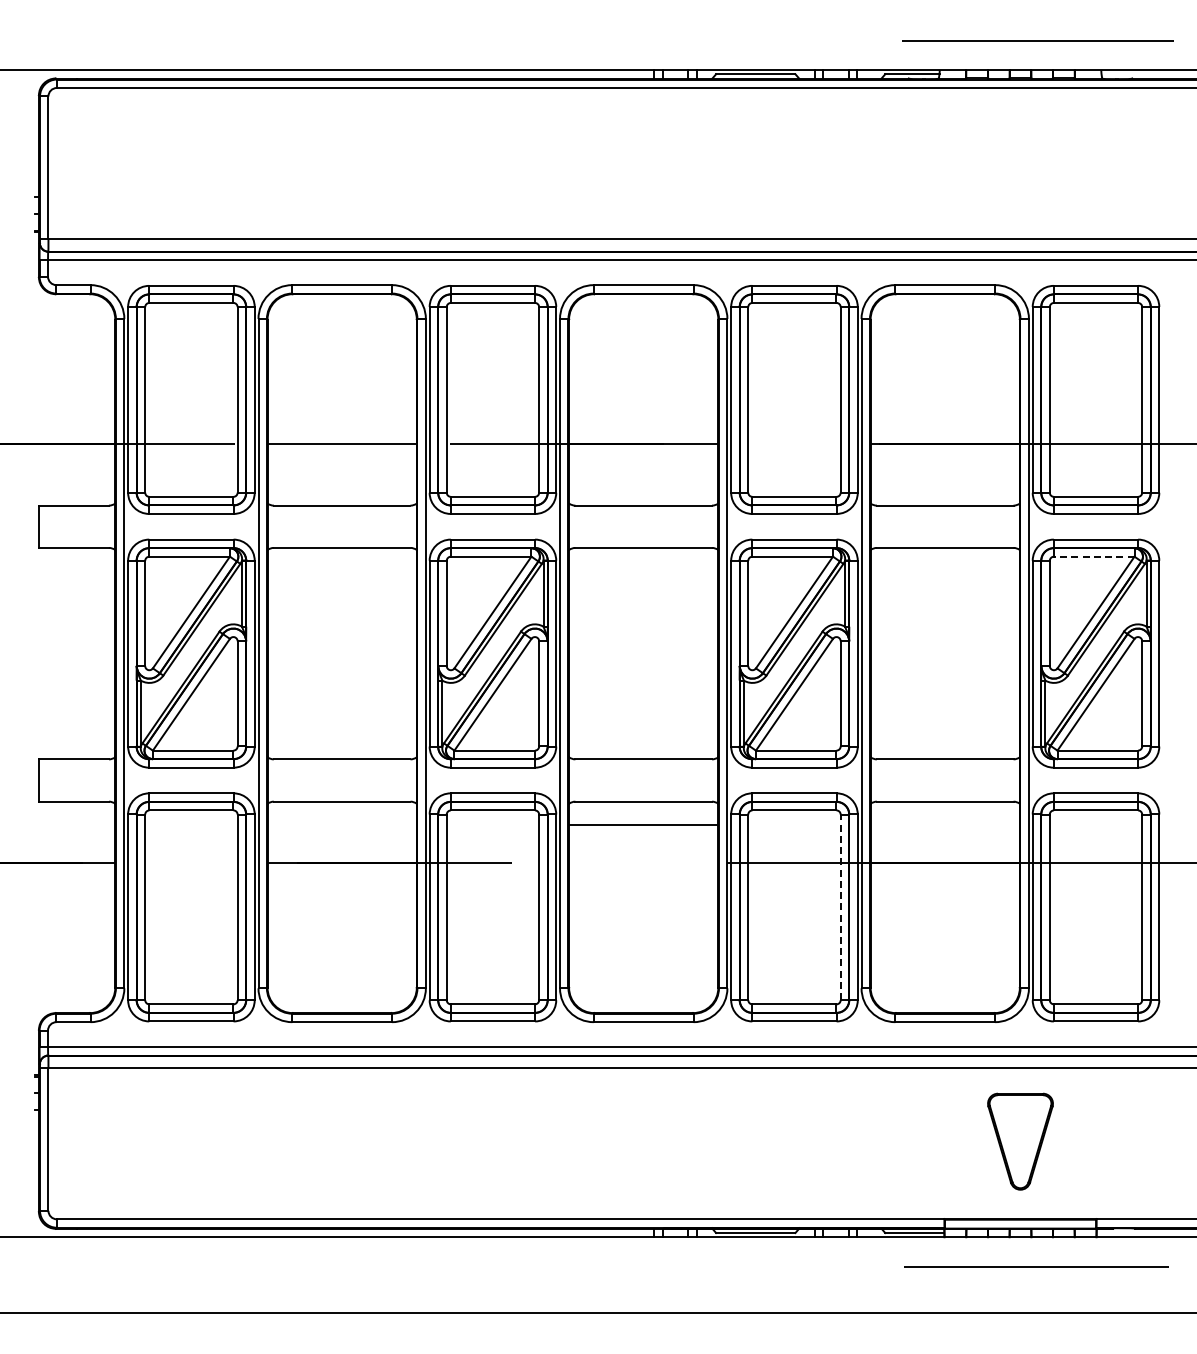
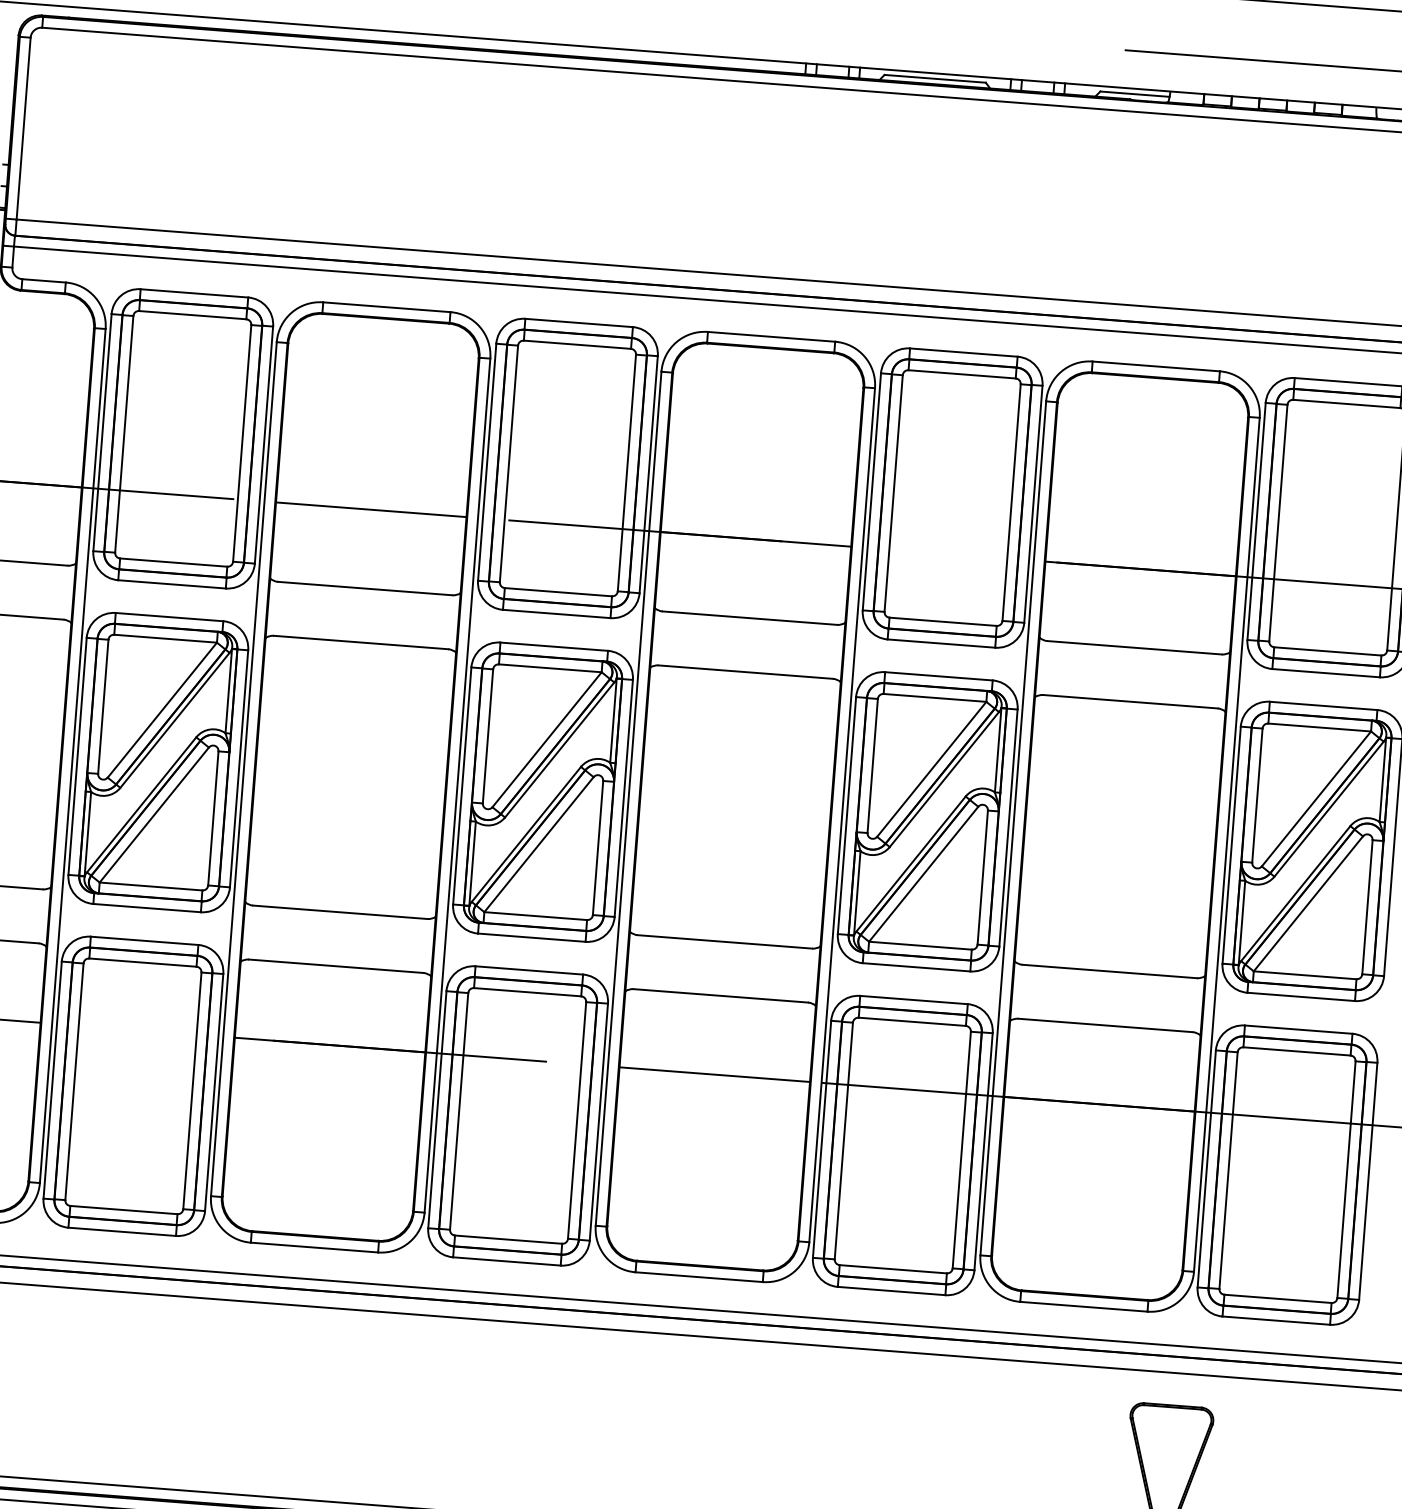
line: (1093, 556) -> (1318, 727), dashed -> solid
line: (643, 825) -> (714, 1074), moved
line: (840, 907) -> (961, 1150), dashed -> solid

